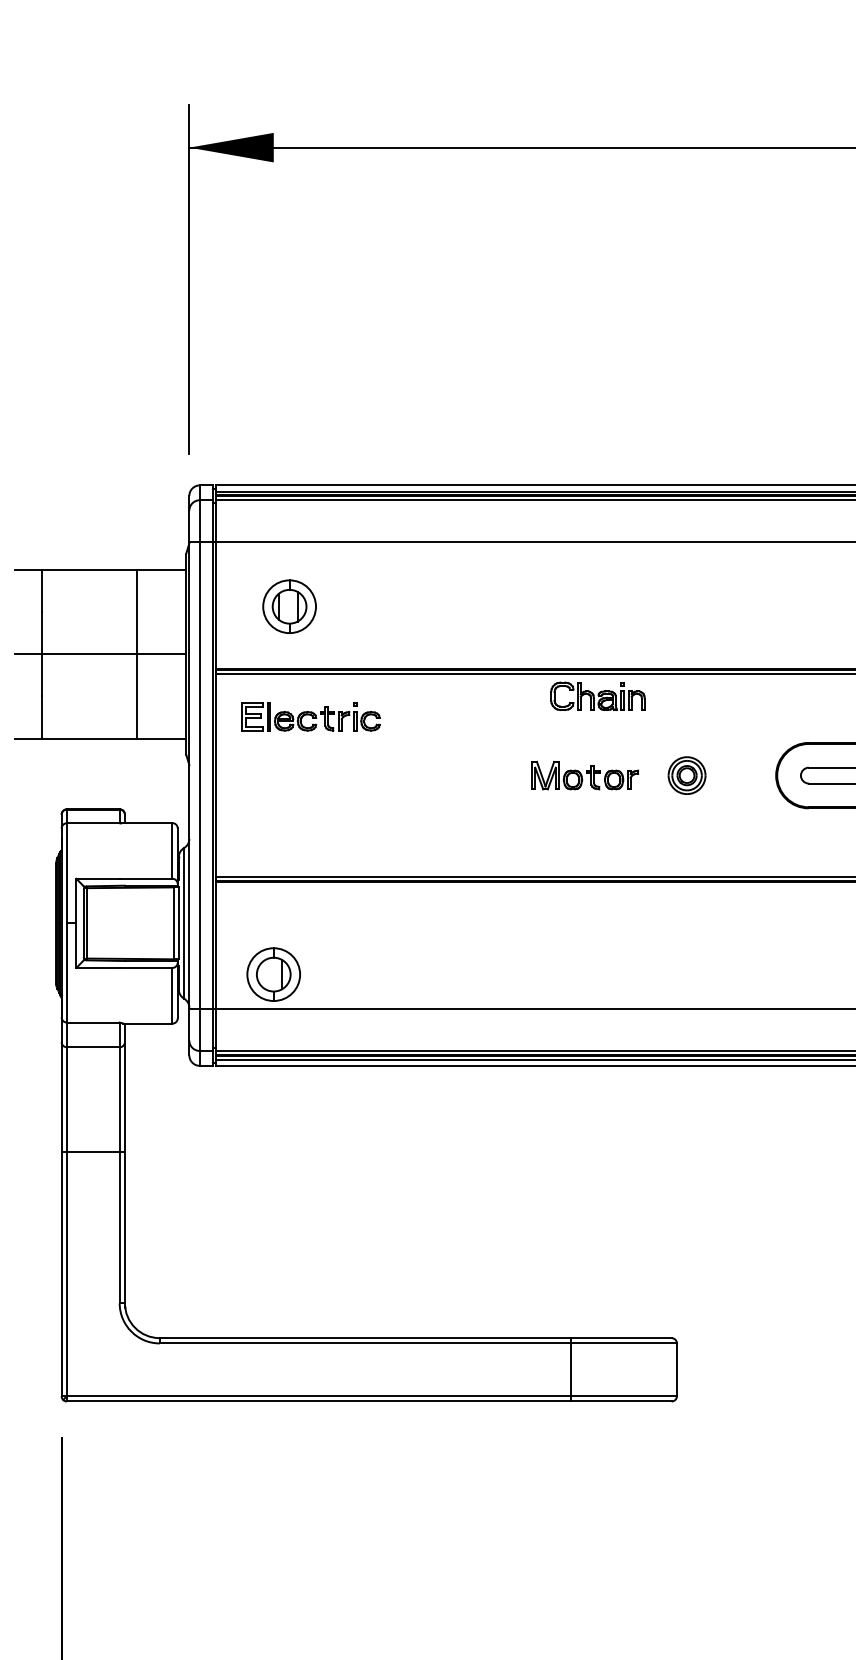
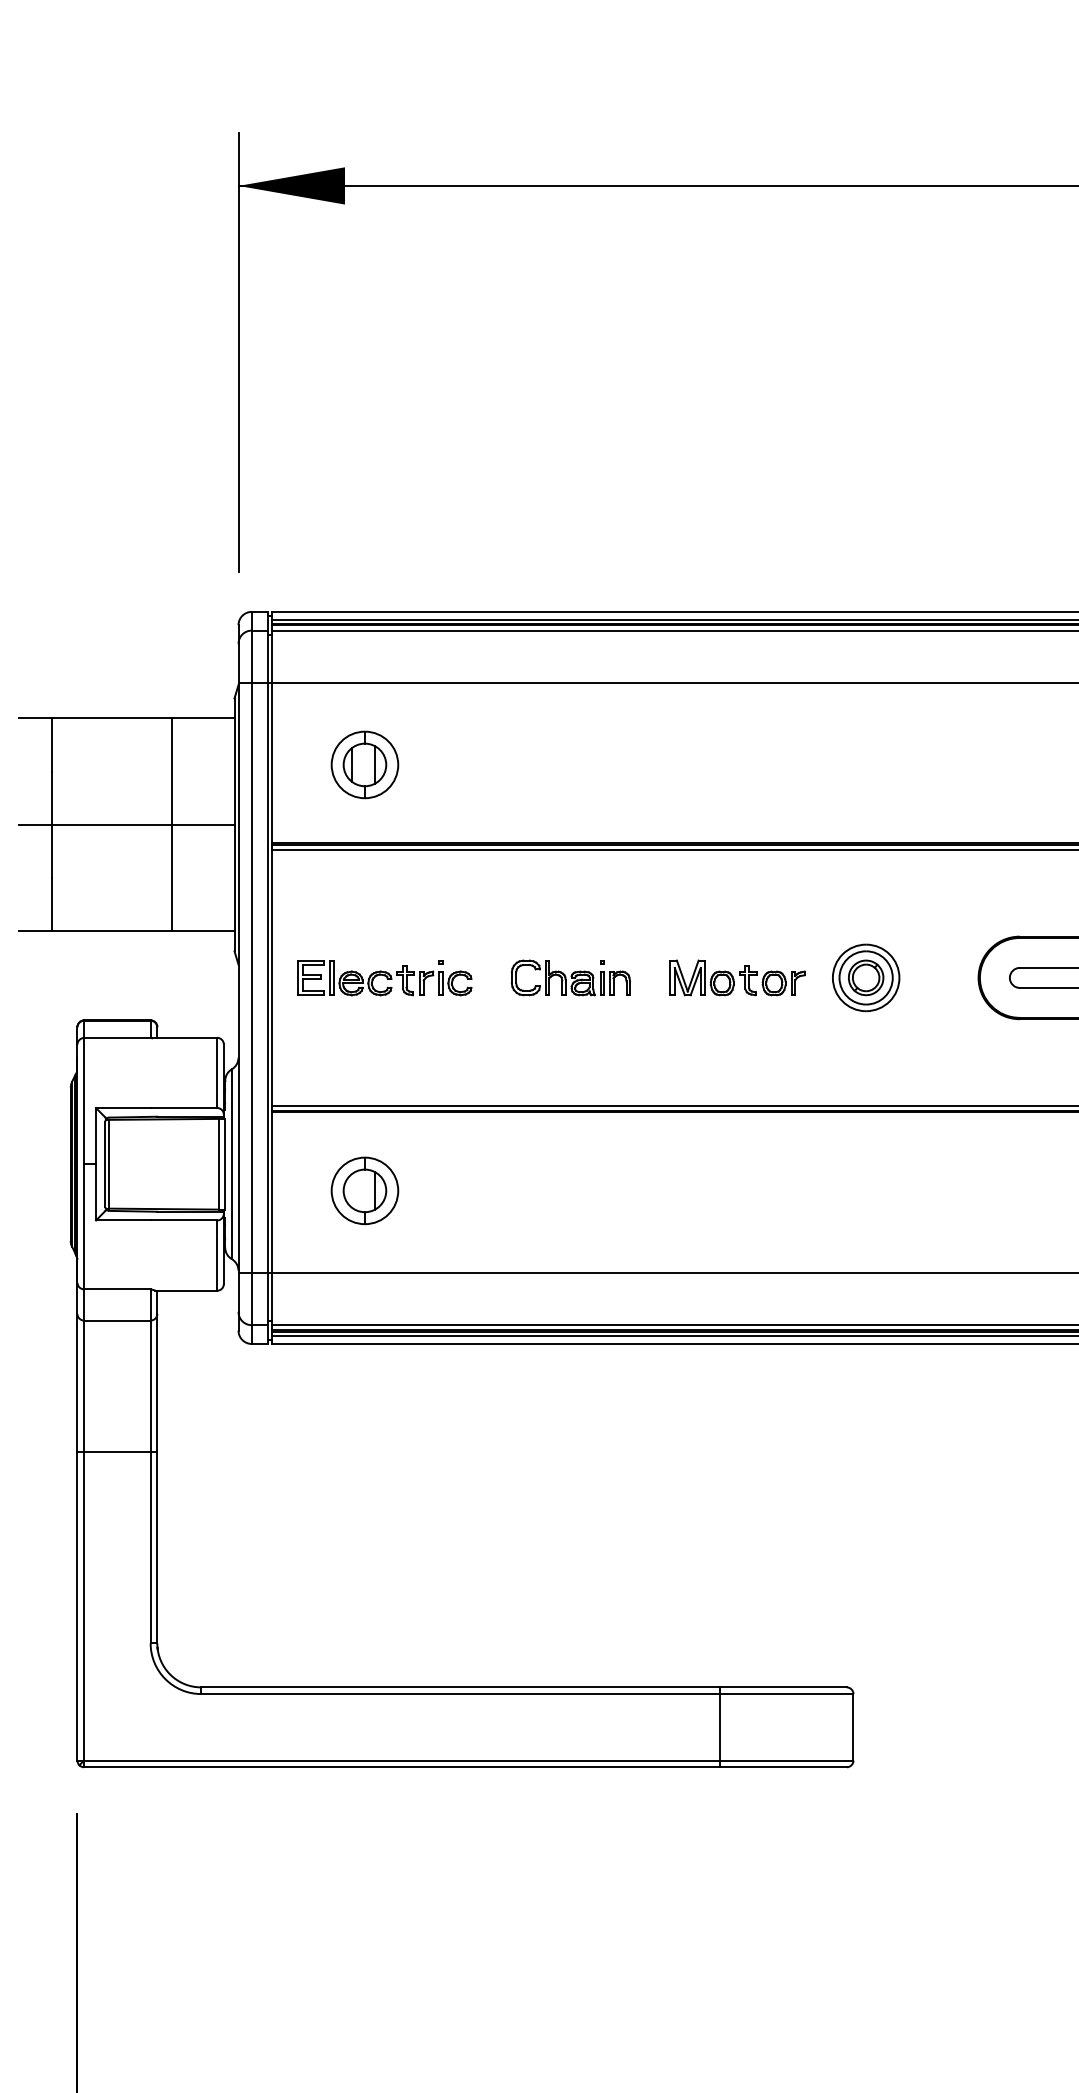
part: (597, 695) -> (570, 977), moved
part: (310, 717) -> (384, 978), moved
part: (687, 775) -> (866, 977), size x1.43
part: (273, 974) -> (364, 1190), moved

